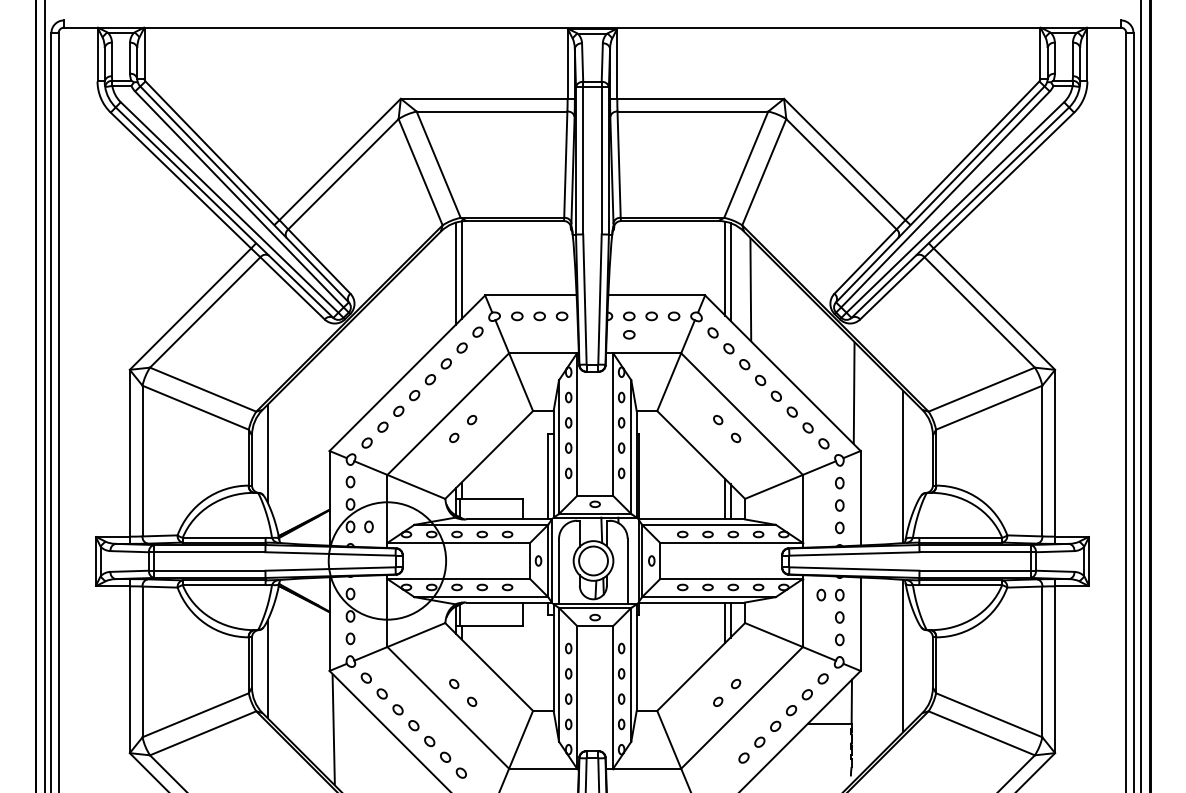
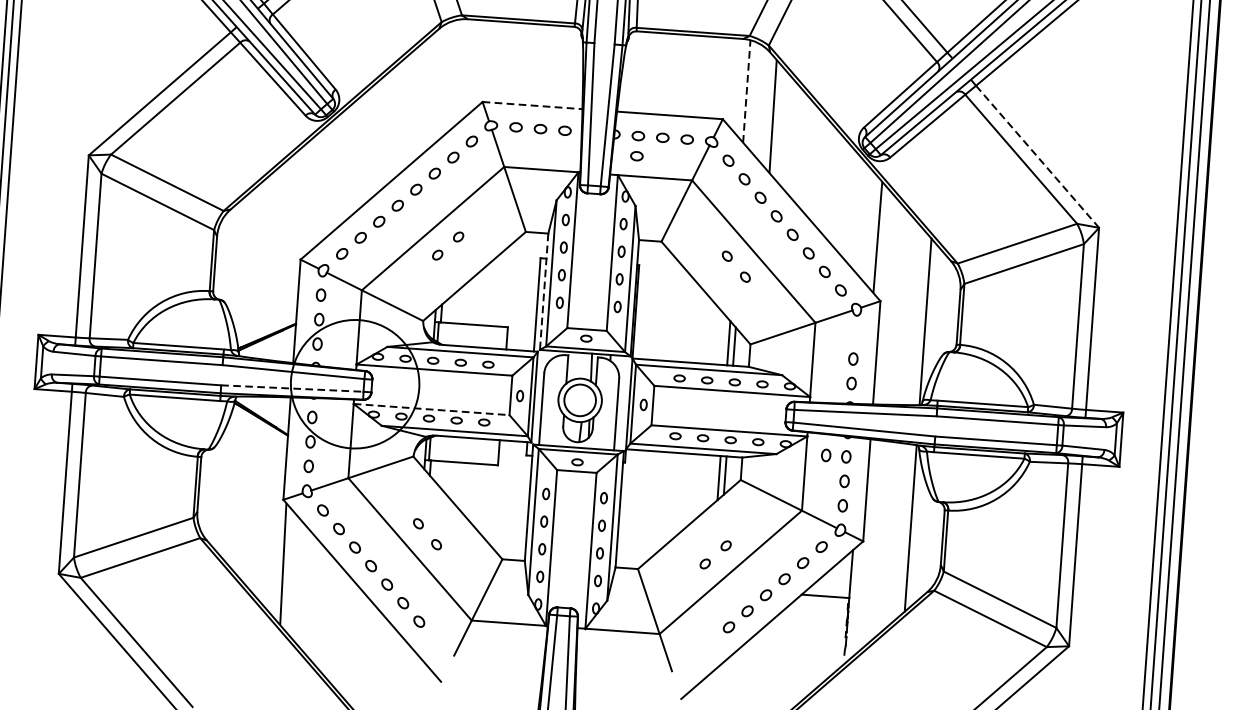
line: (725, 268) -> (747, 91), solid -> dashed
line: (461, 270) -> (458, 72), removed
line: (730, 271) -> (752, 95), removed
line: (456, 273) -> (453, 75), removed
line: (530, 295) -> (532, 105), solid -> dashed
line: (994, 309) -> (1037, 157), solid -> dashed
line: (267, 453) -> (232, 257), removed
line: (553, 464) -> (544, 291), solid -> dashed
part: (839, 482) -> (854, 333), removed
part: (368, 526) -> (337, 345), removed
line: (331, 569) -> (293, 389), solid -> dashed
line: (459, 579) -> (432, 410), solid -> dashed
line: (267, 669) -> (215, 493), removed

